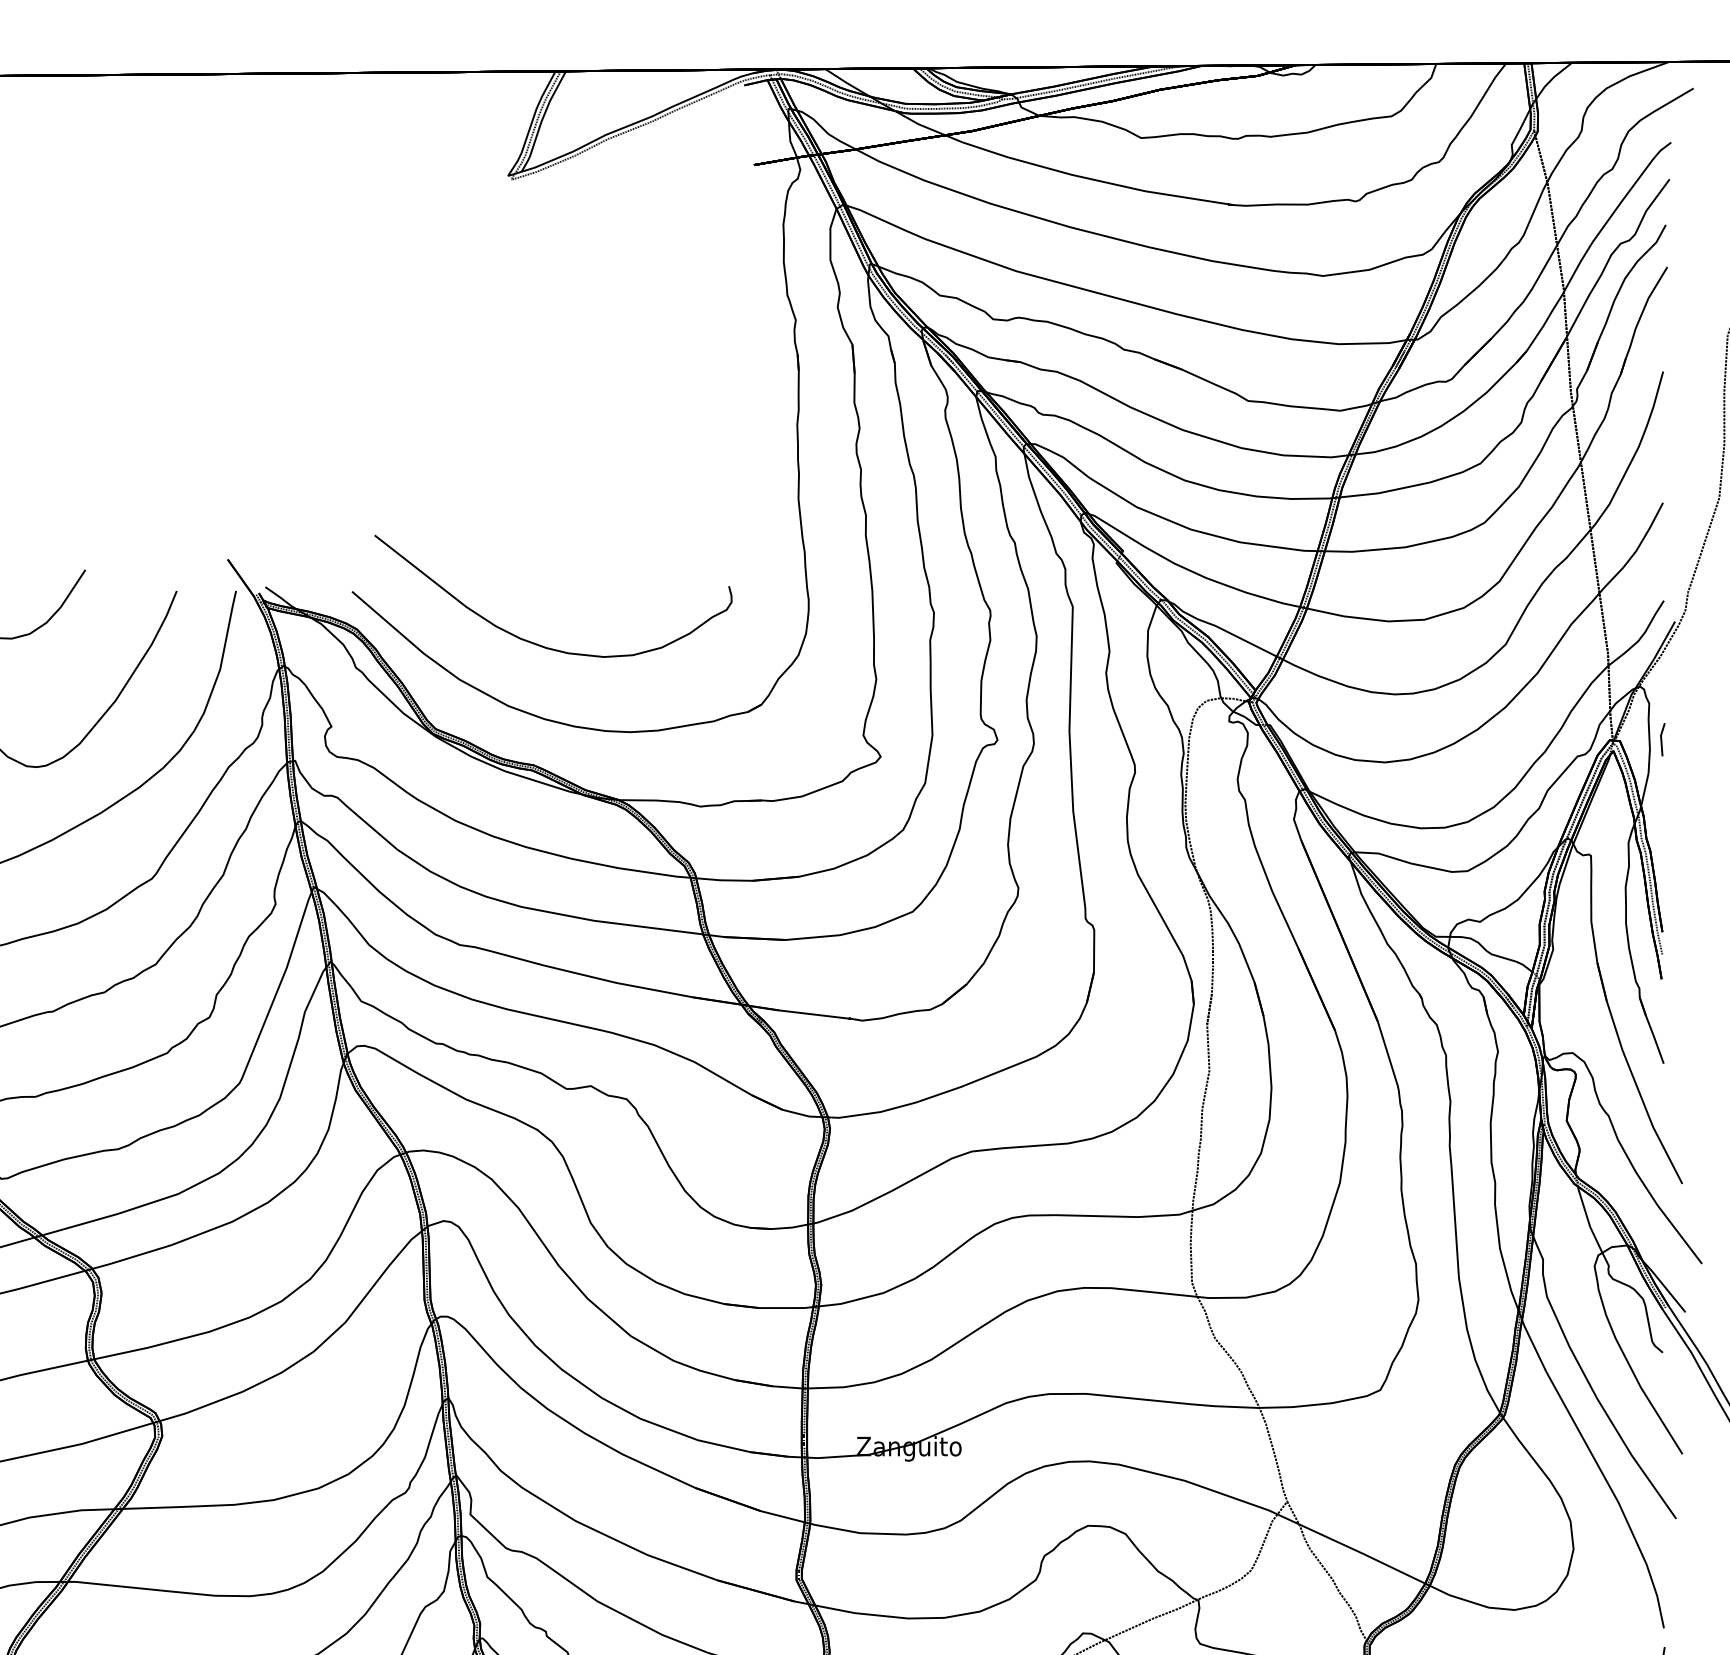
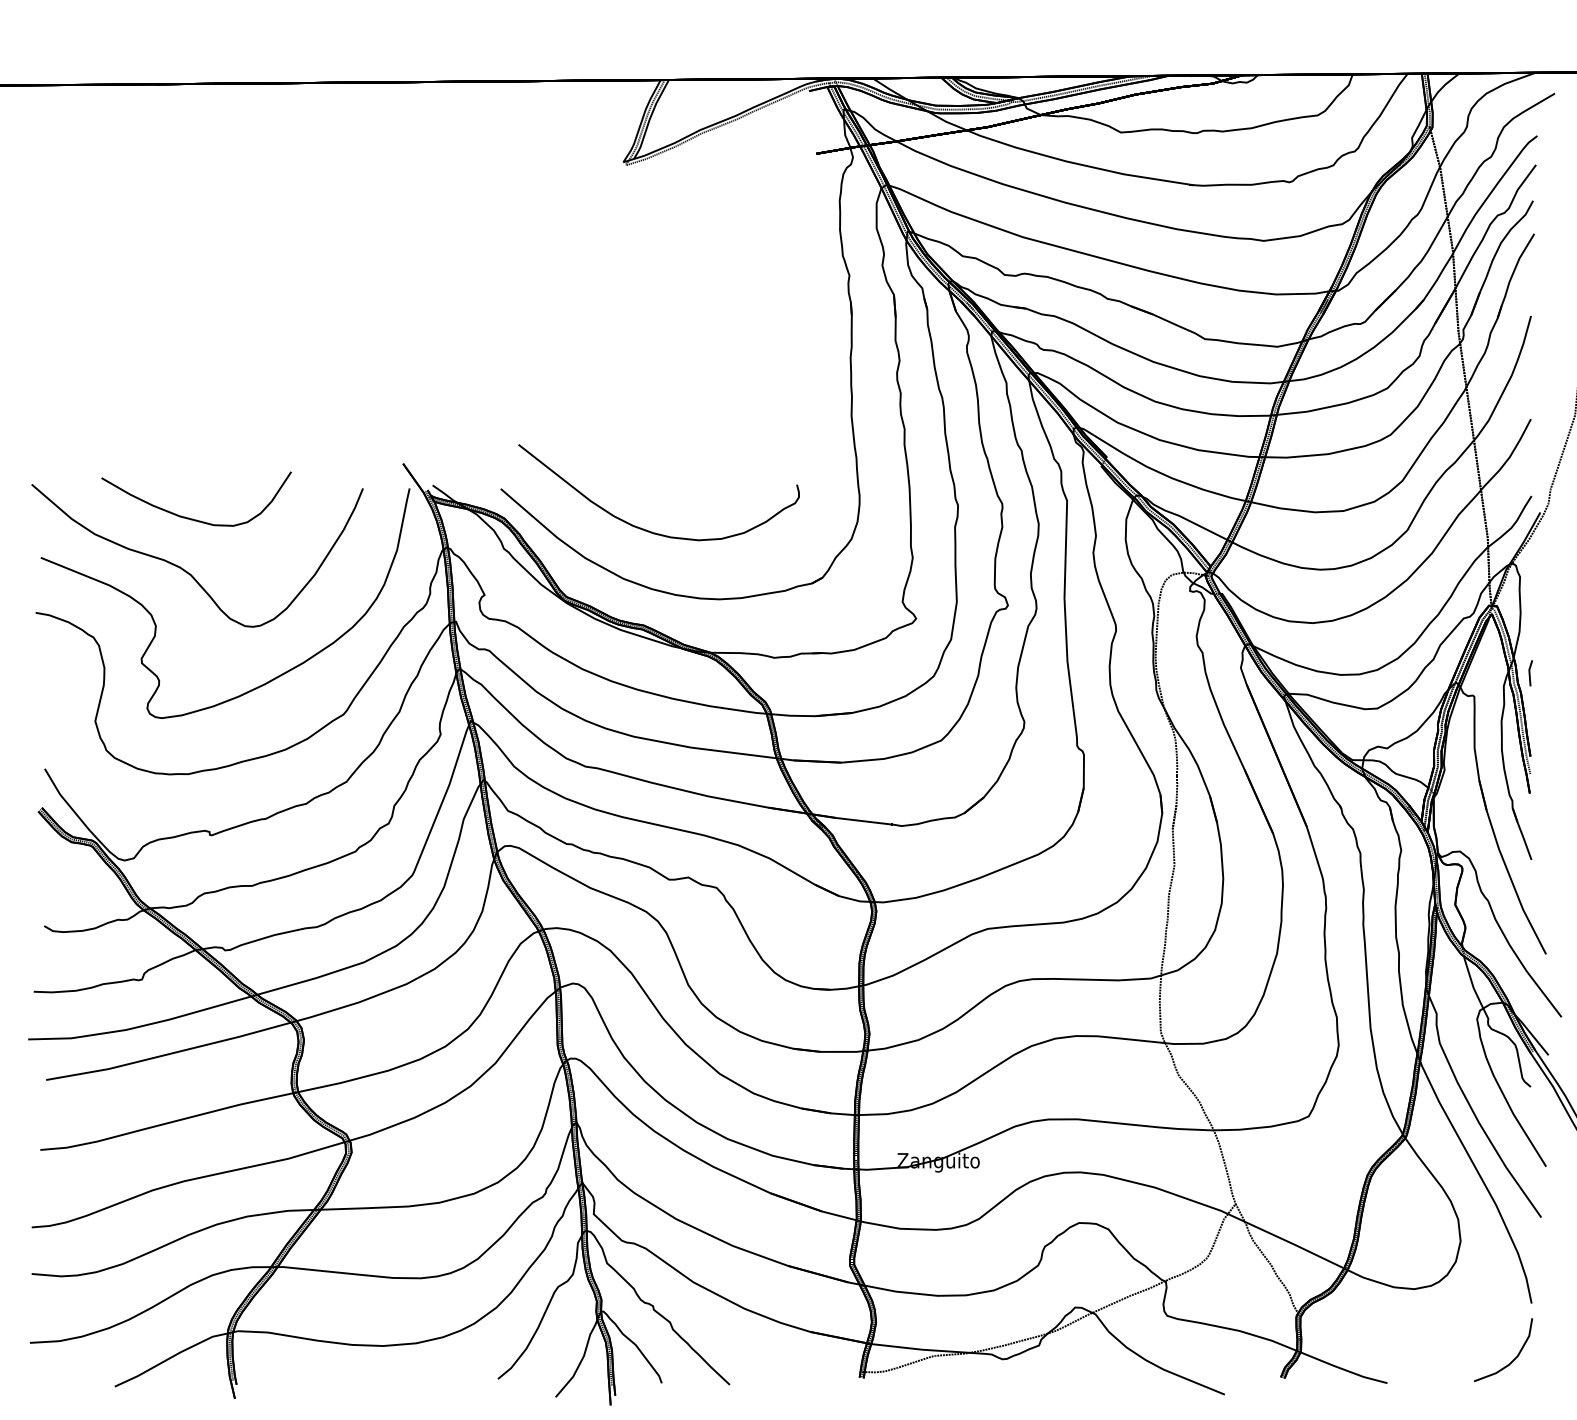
line: (1662, 739) -> (1530, 673), moved

